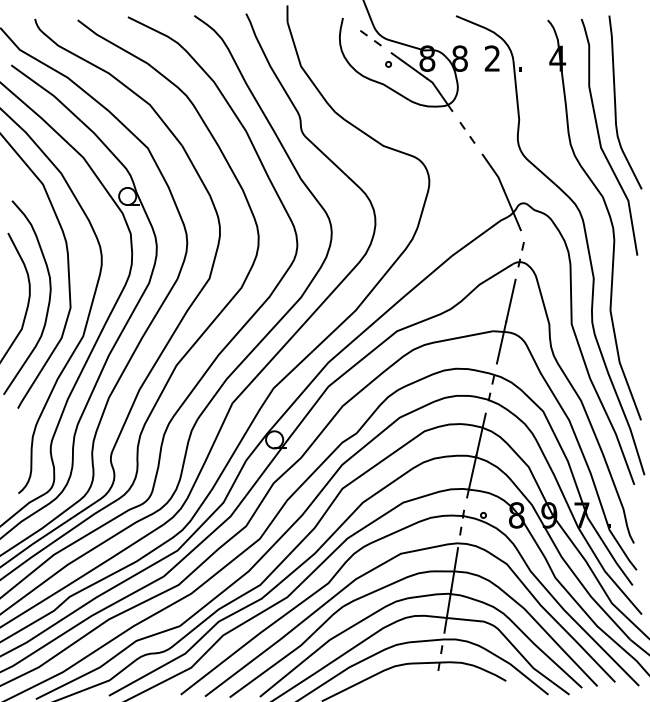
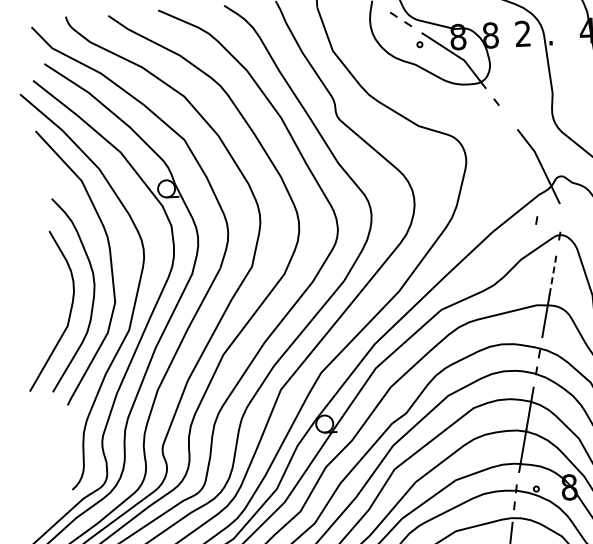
line: (472, 139) -> (507, 115), removed
line: (522, 246) -> (536, 220), moved
line: (511, 300) -> (553, 273), solid -> dashed

